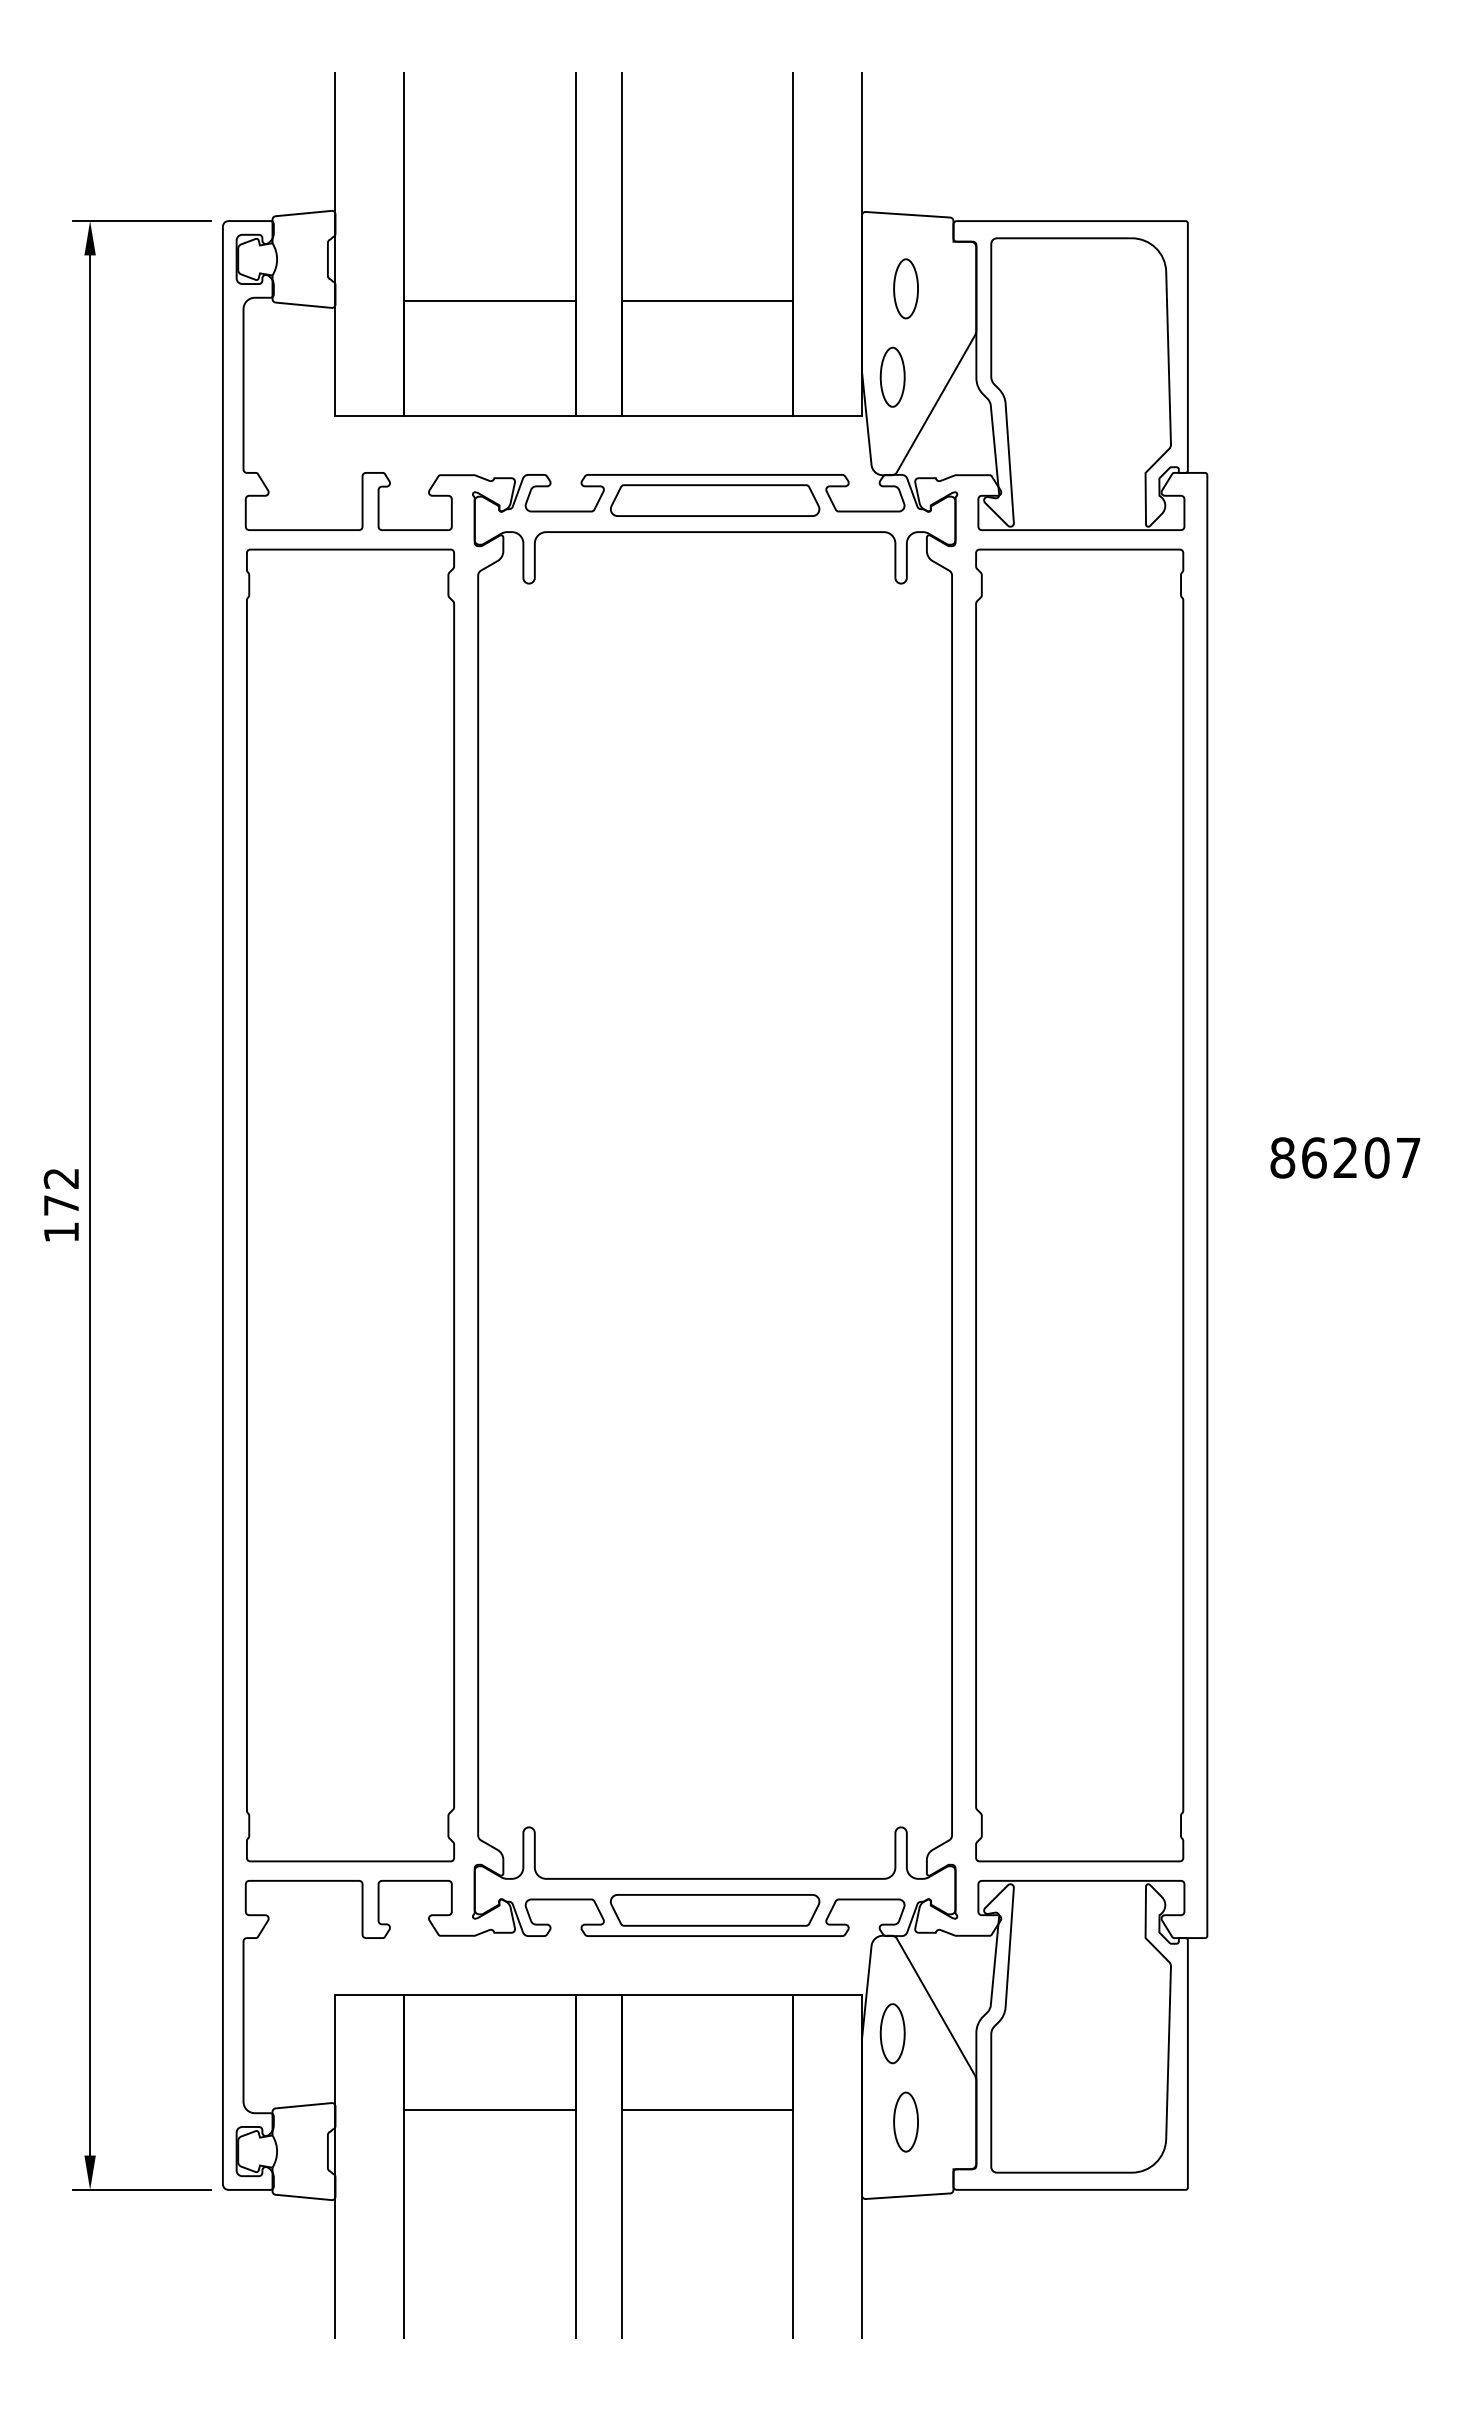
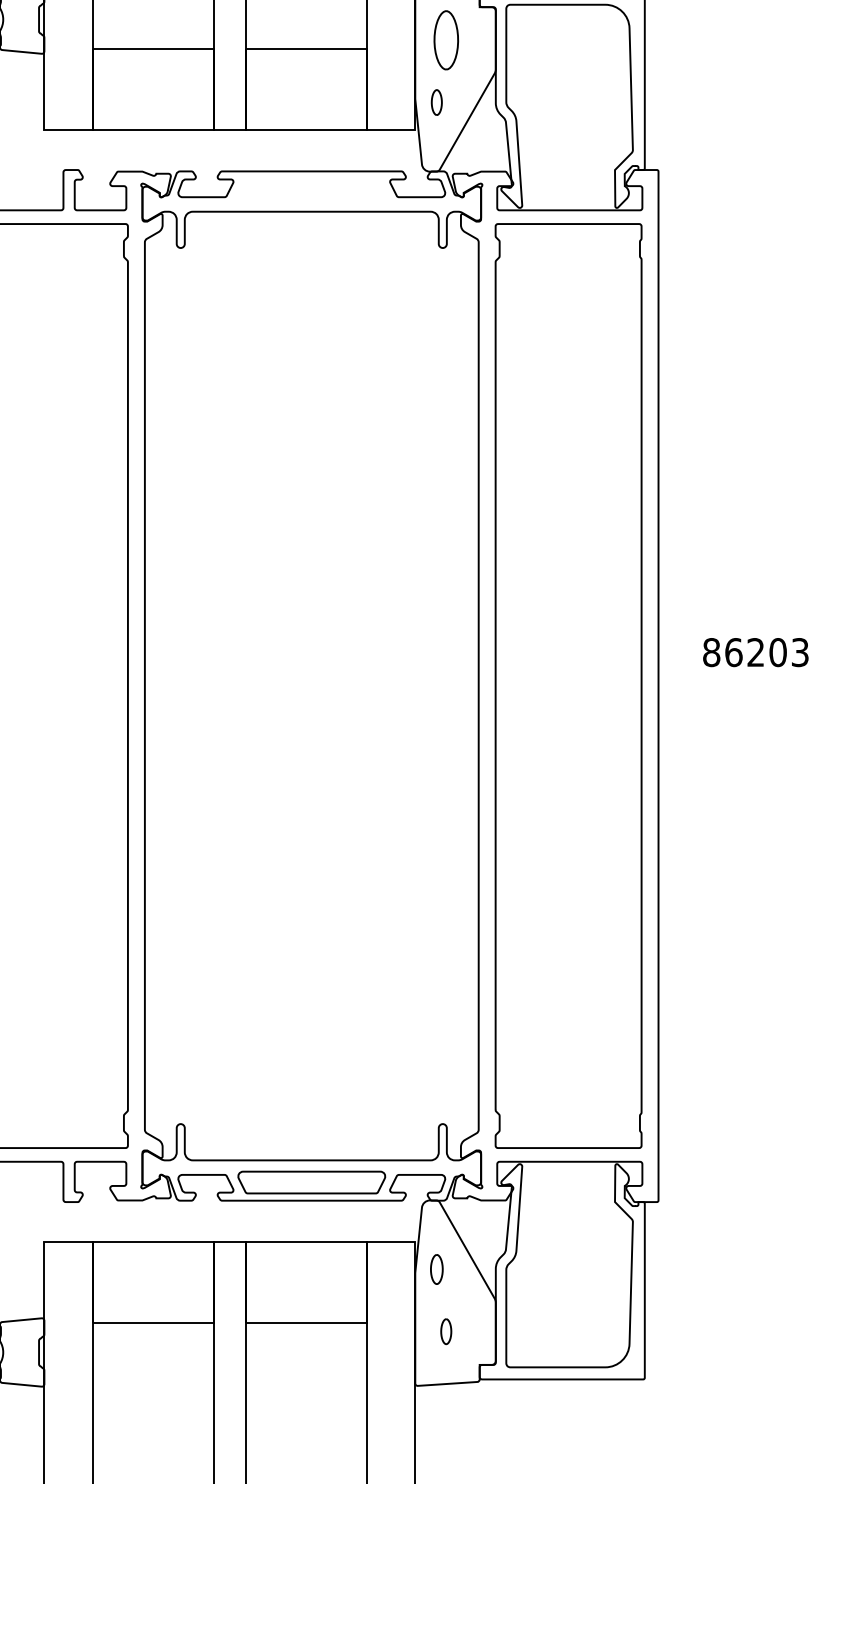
part: (905, 288) -> (445, 40), size x1.4
part: (892, 376) -> (436, 102), size x0.6
curve: (715, 486) -> (312, 179), removed
text: (1408, 1157) -> (800, 652), 86207 -> 86203
part: (892, 2033) -> (436, 1269), size x0.7
part: (905, 2121) -> (445, 1331), size x0.6

